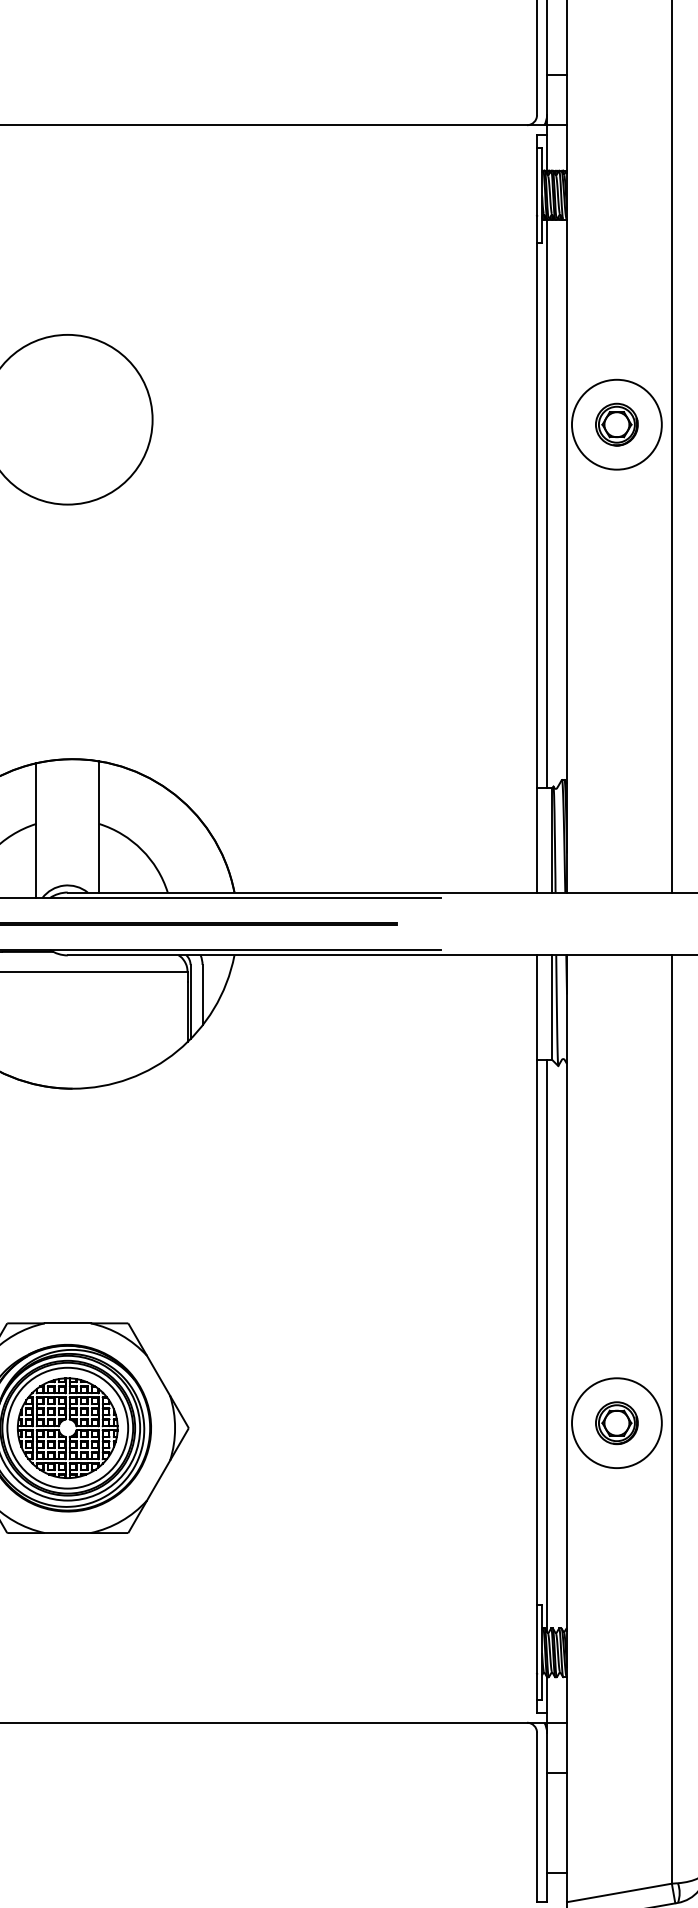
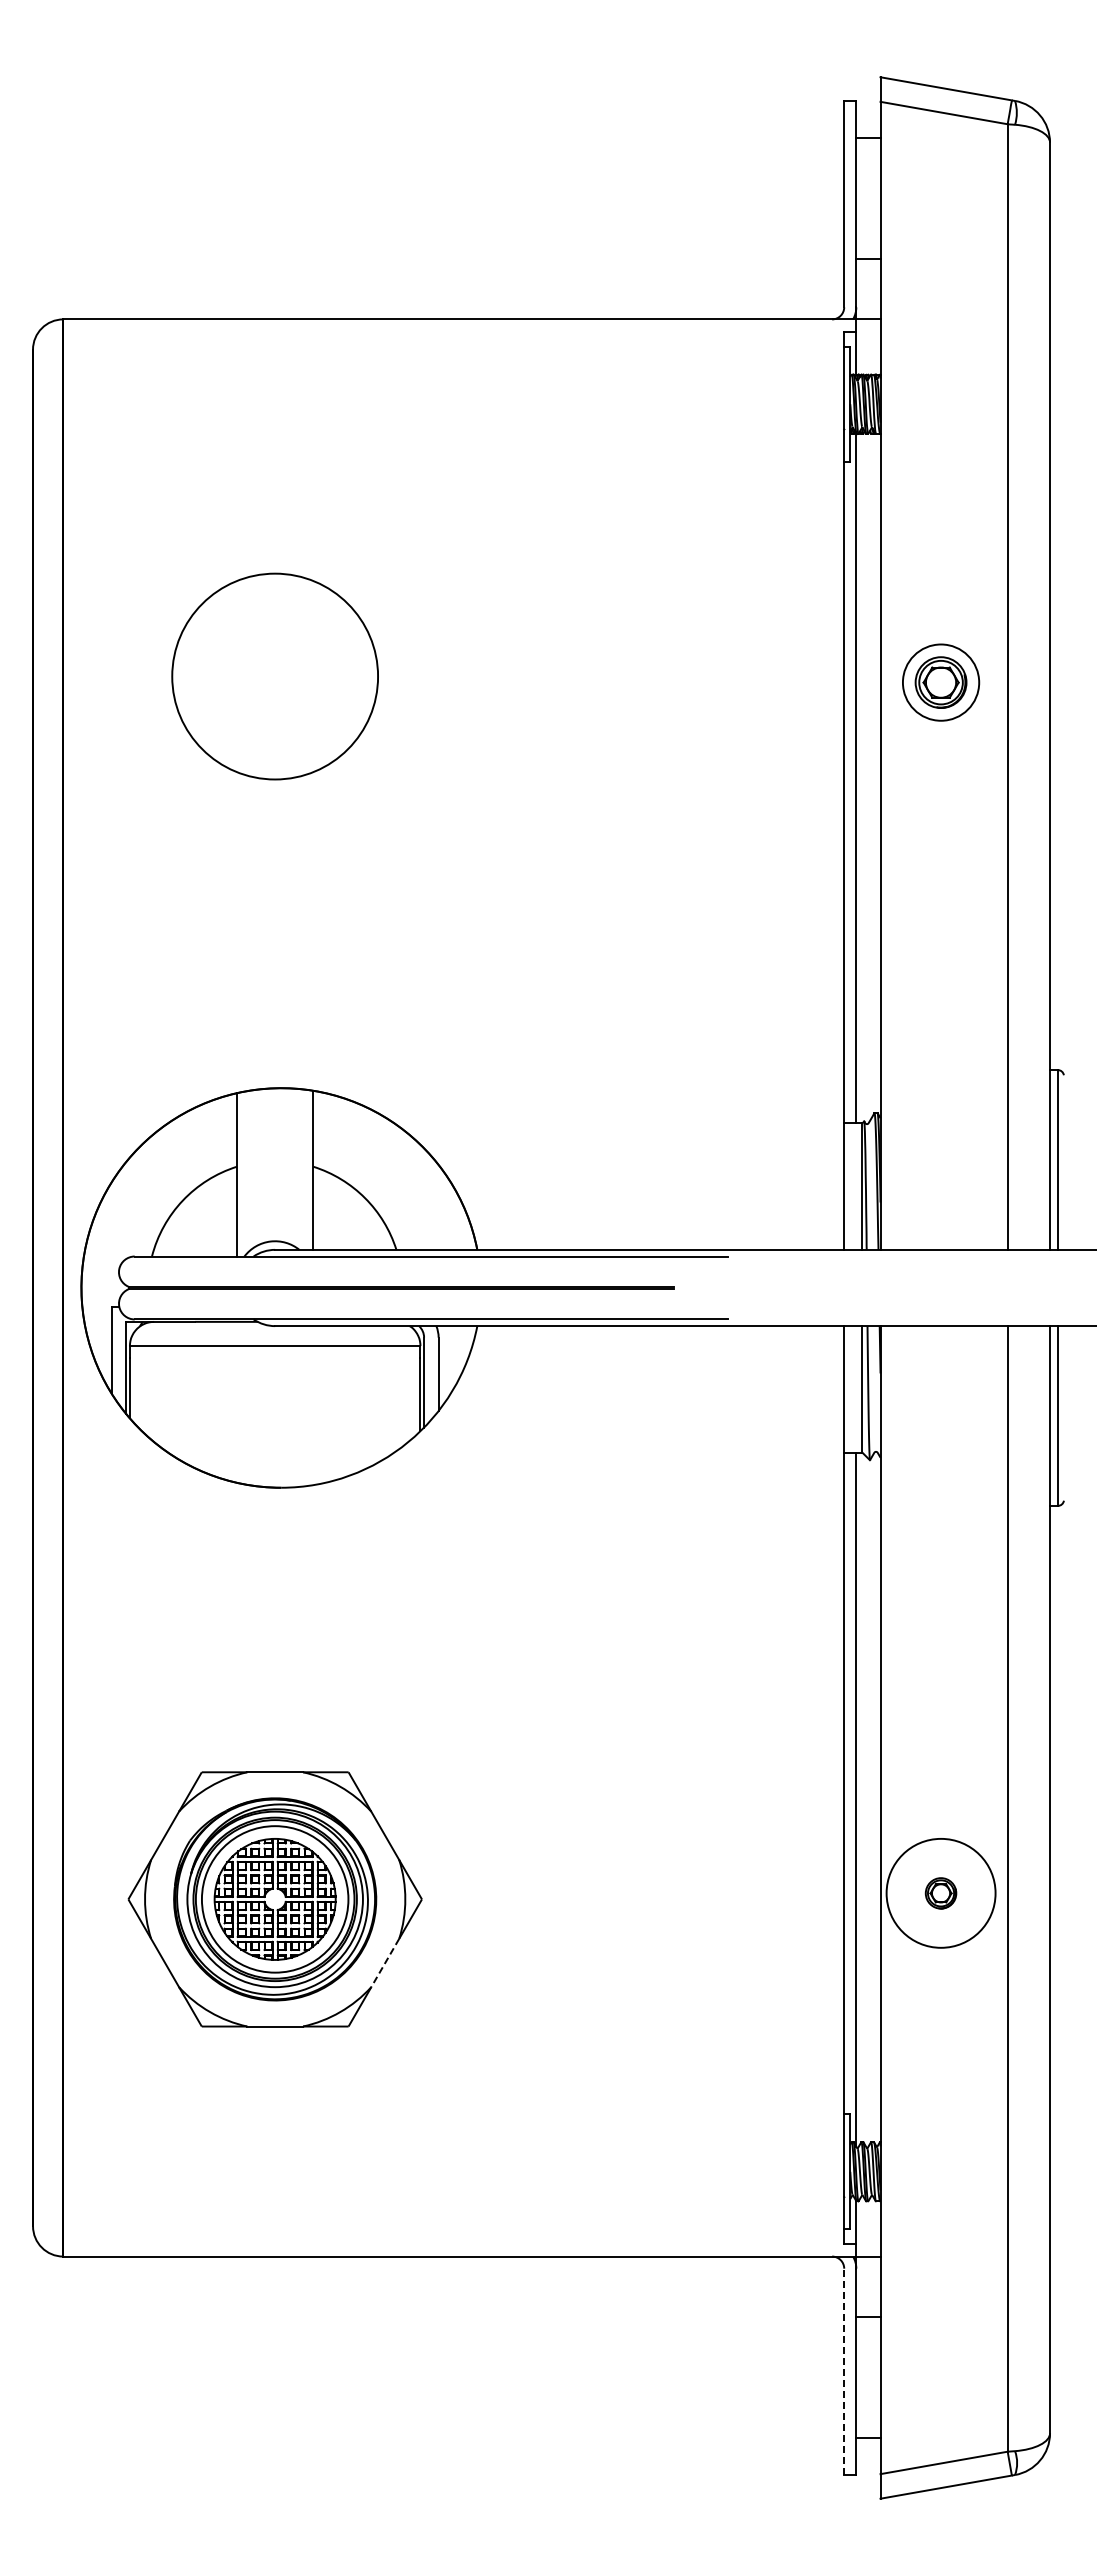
circle: (616, 424) -> (940, 682), size x0.7
part: (616, 1423) -> (940, 1893), size x0.6
line: (158, 1480) -> (385, 1962), solid -> dashed
line: (537, 1817) -> (844, 2371), solid -> dashed

